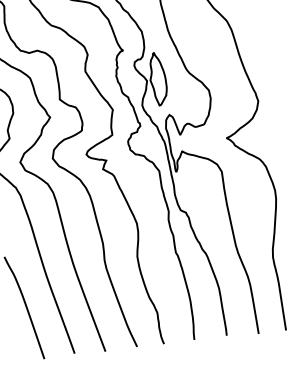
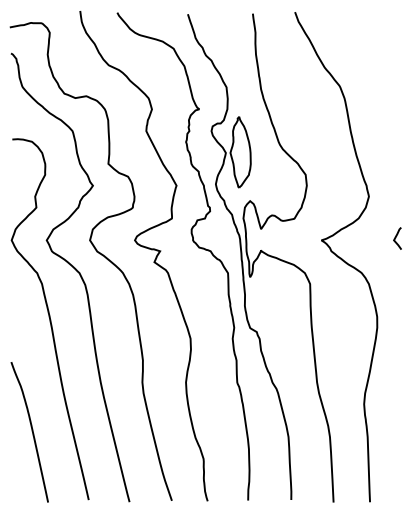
curve: (282, 129) -> (396, 237), added

